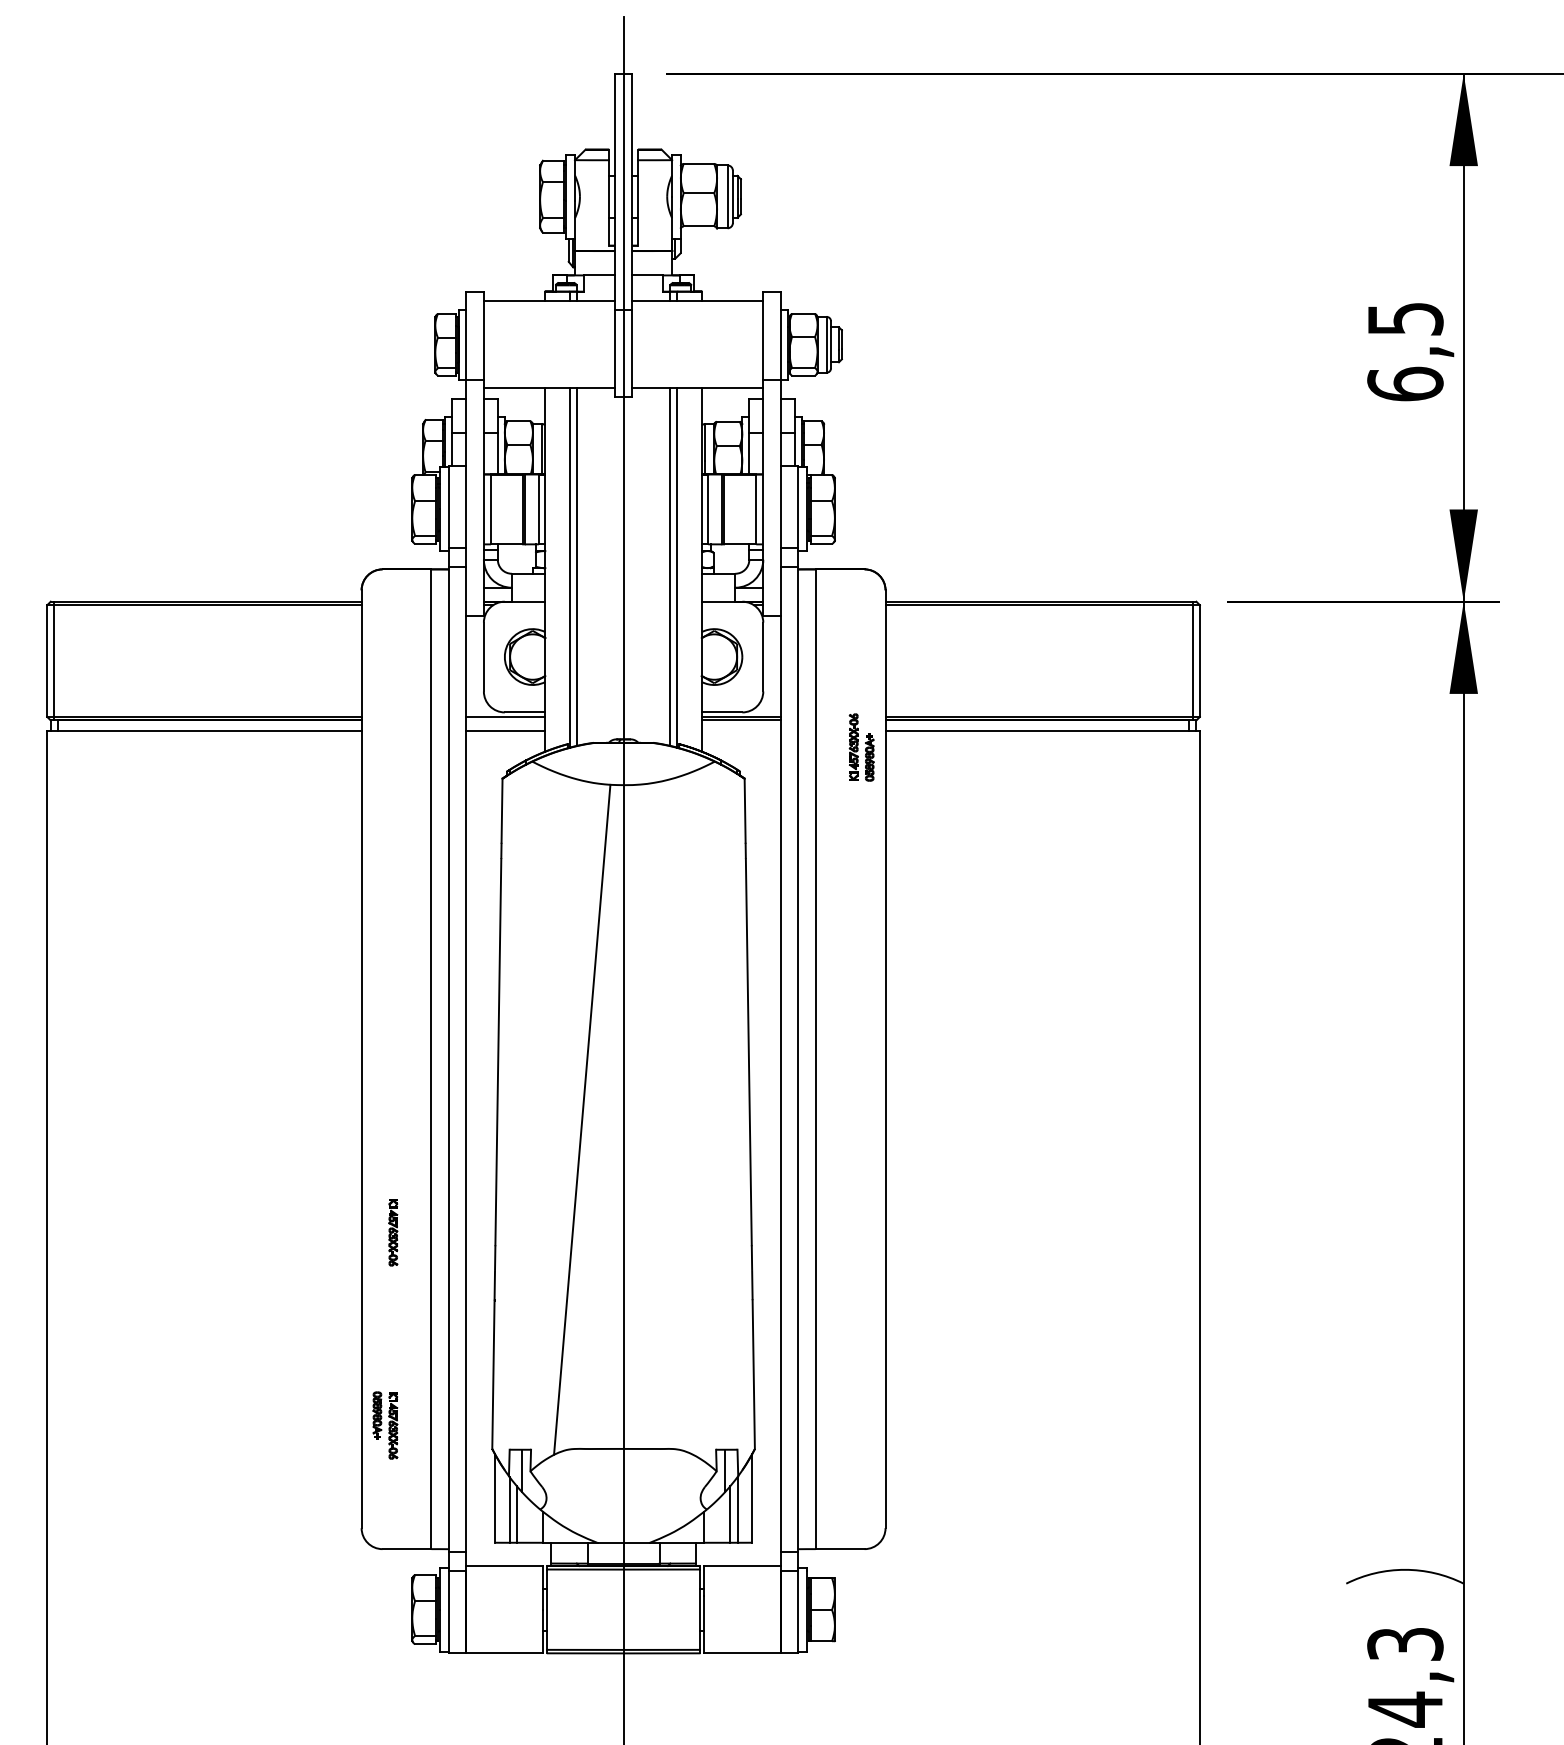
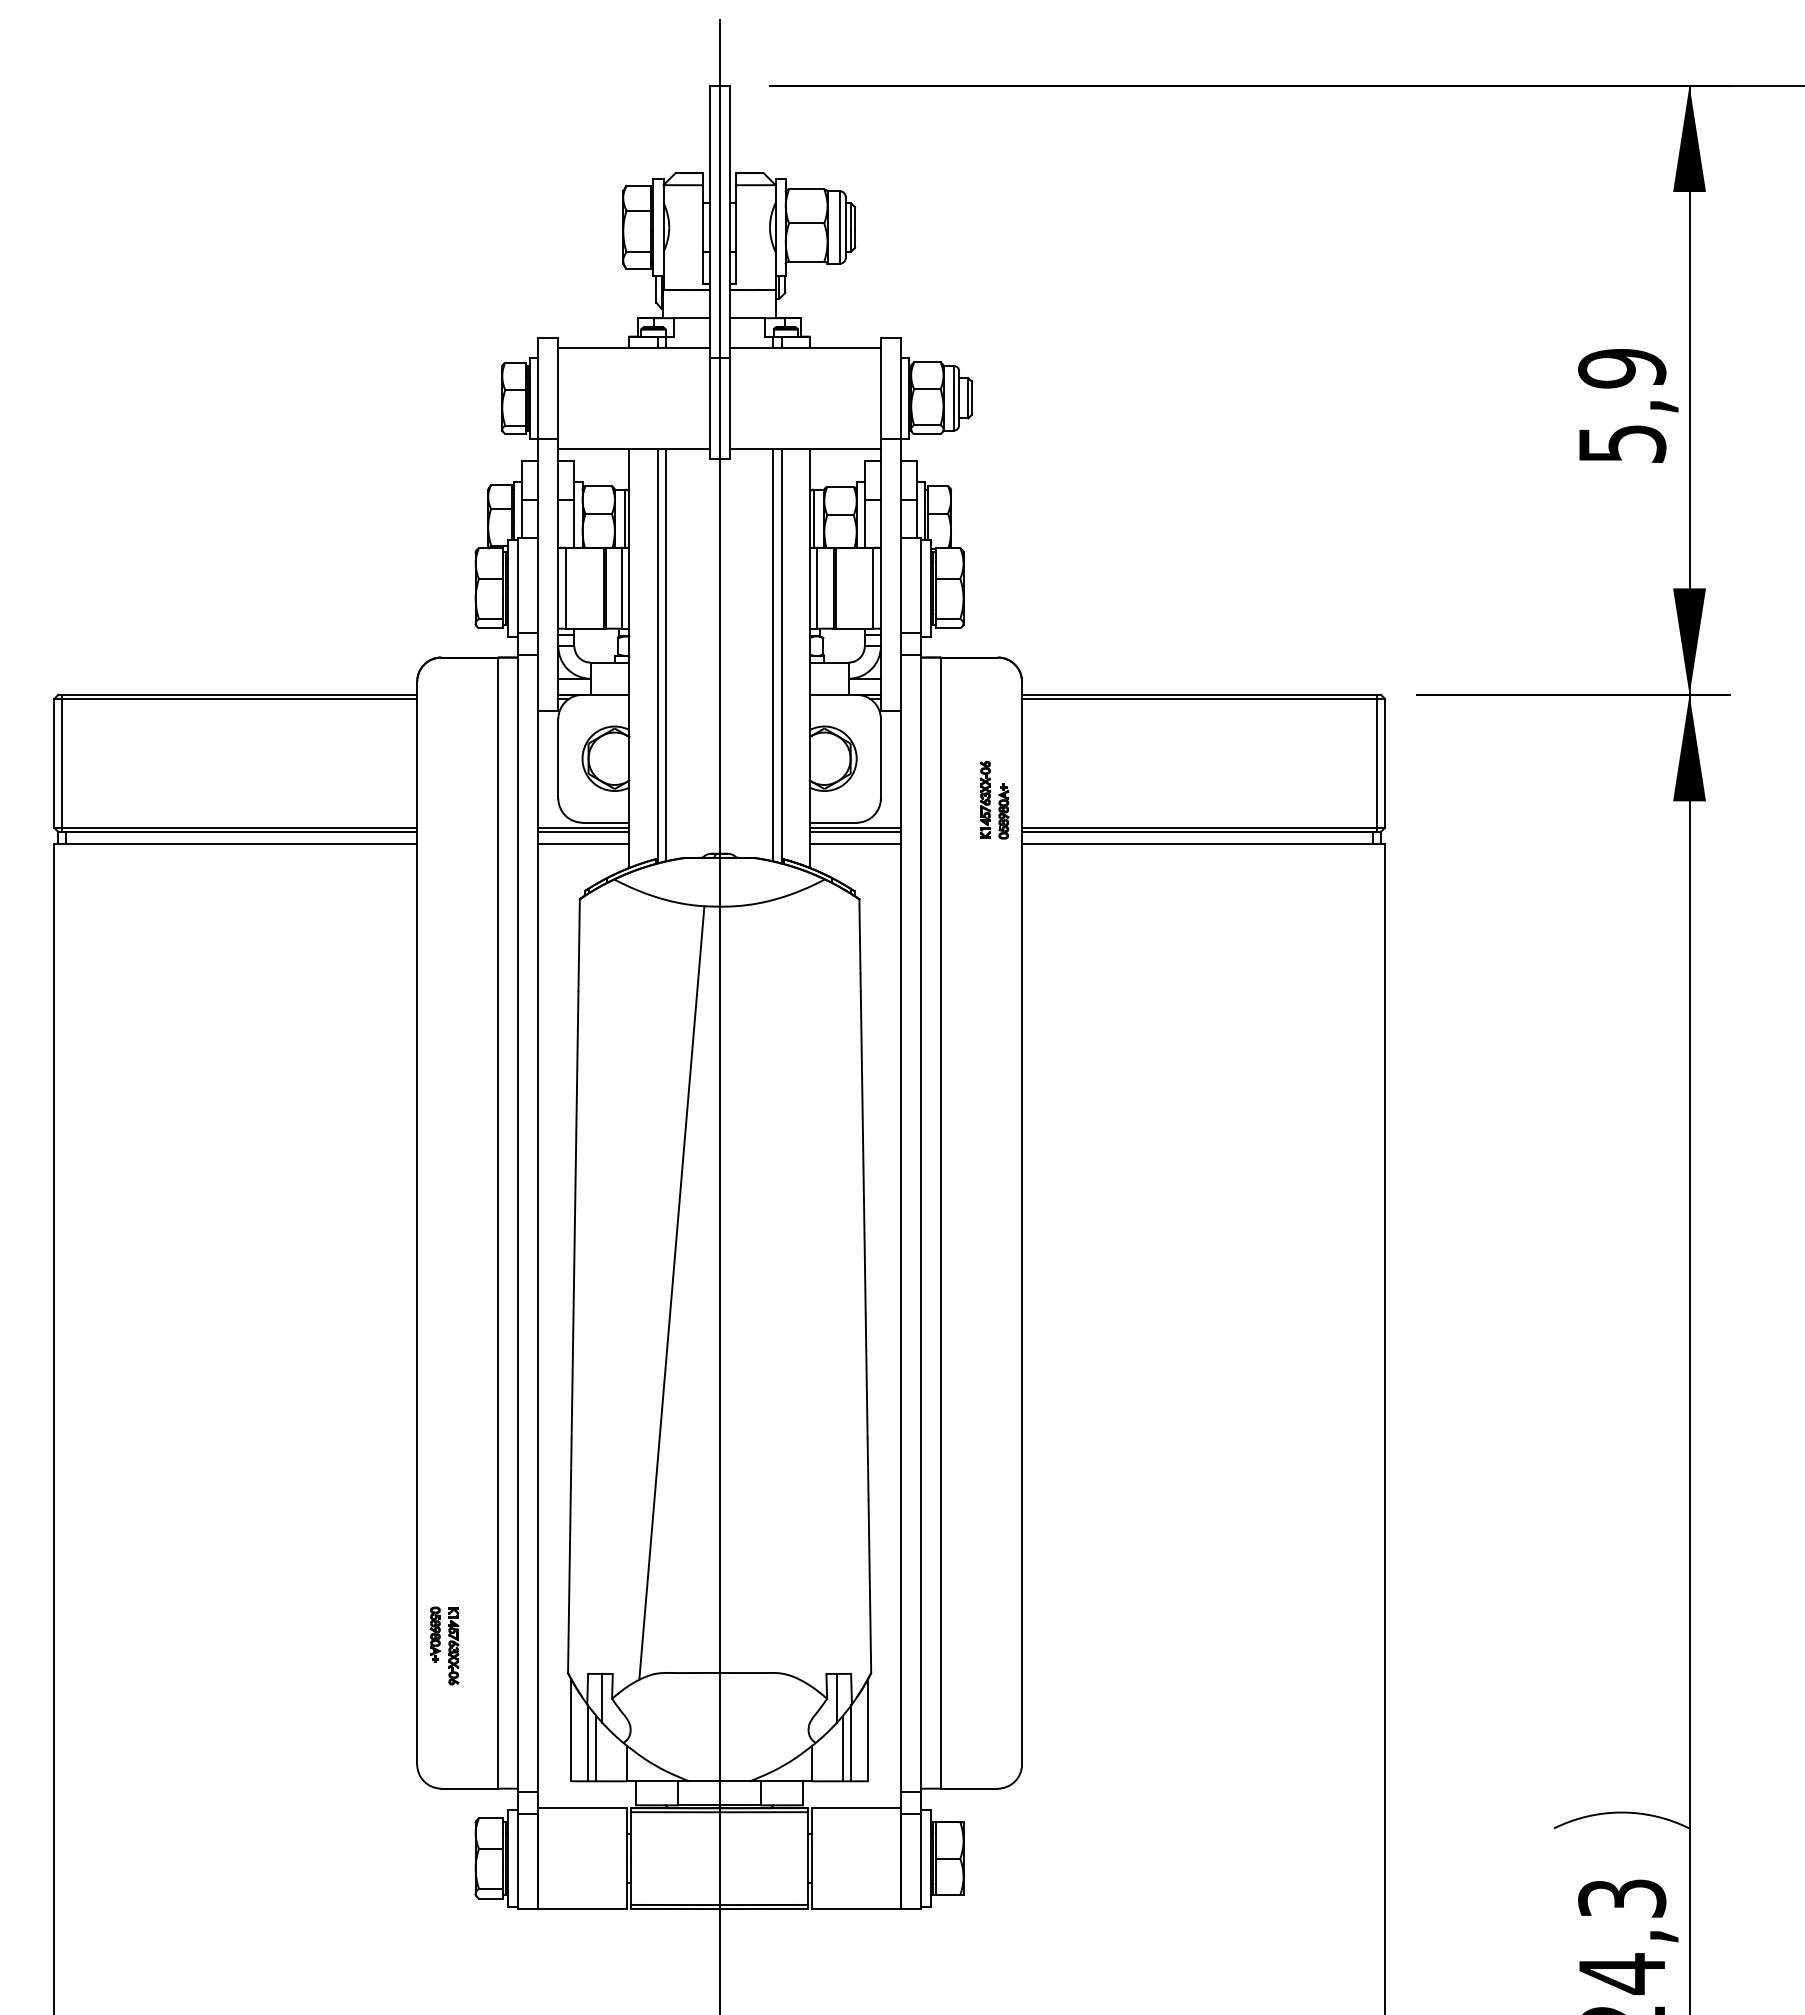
text: (1405, 351) -> (1622, 406), 6,5 -> 5,9
line: (505, 720) -> (583, 831), added
line: (741, 731) -> (855, 844), added
part: (861, 746) -> (994, 799), moved
part: (393, 1232) -> (453, 1423), removed

